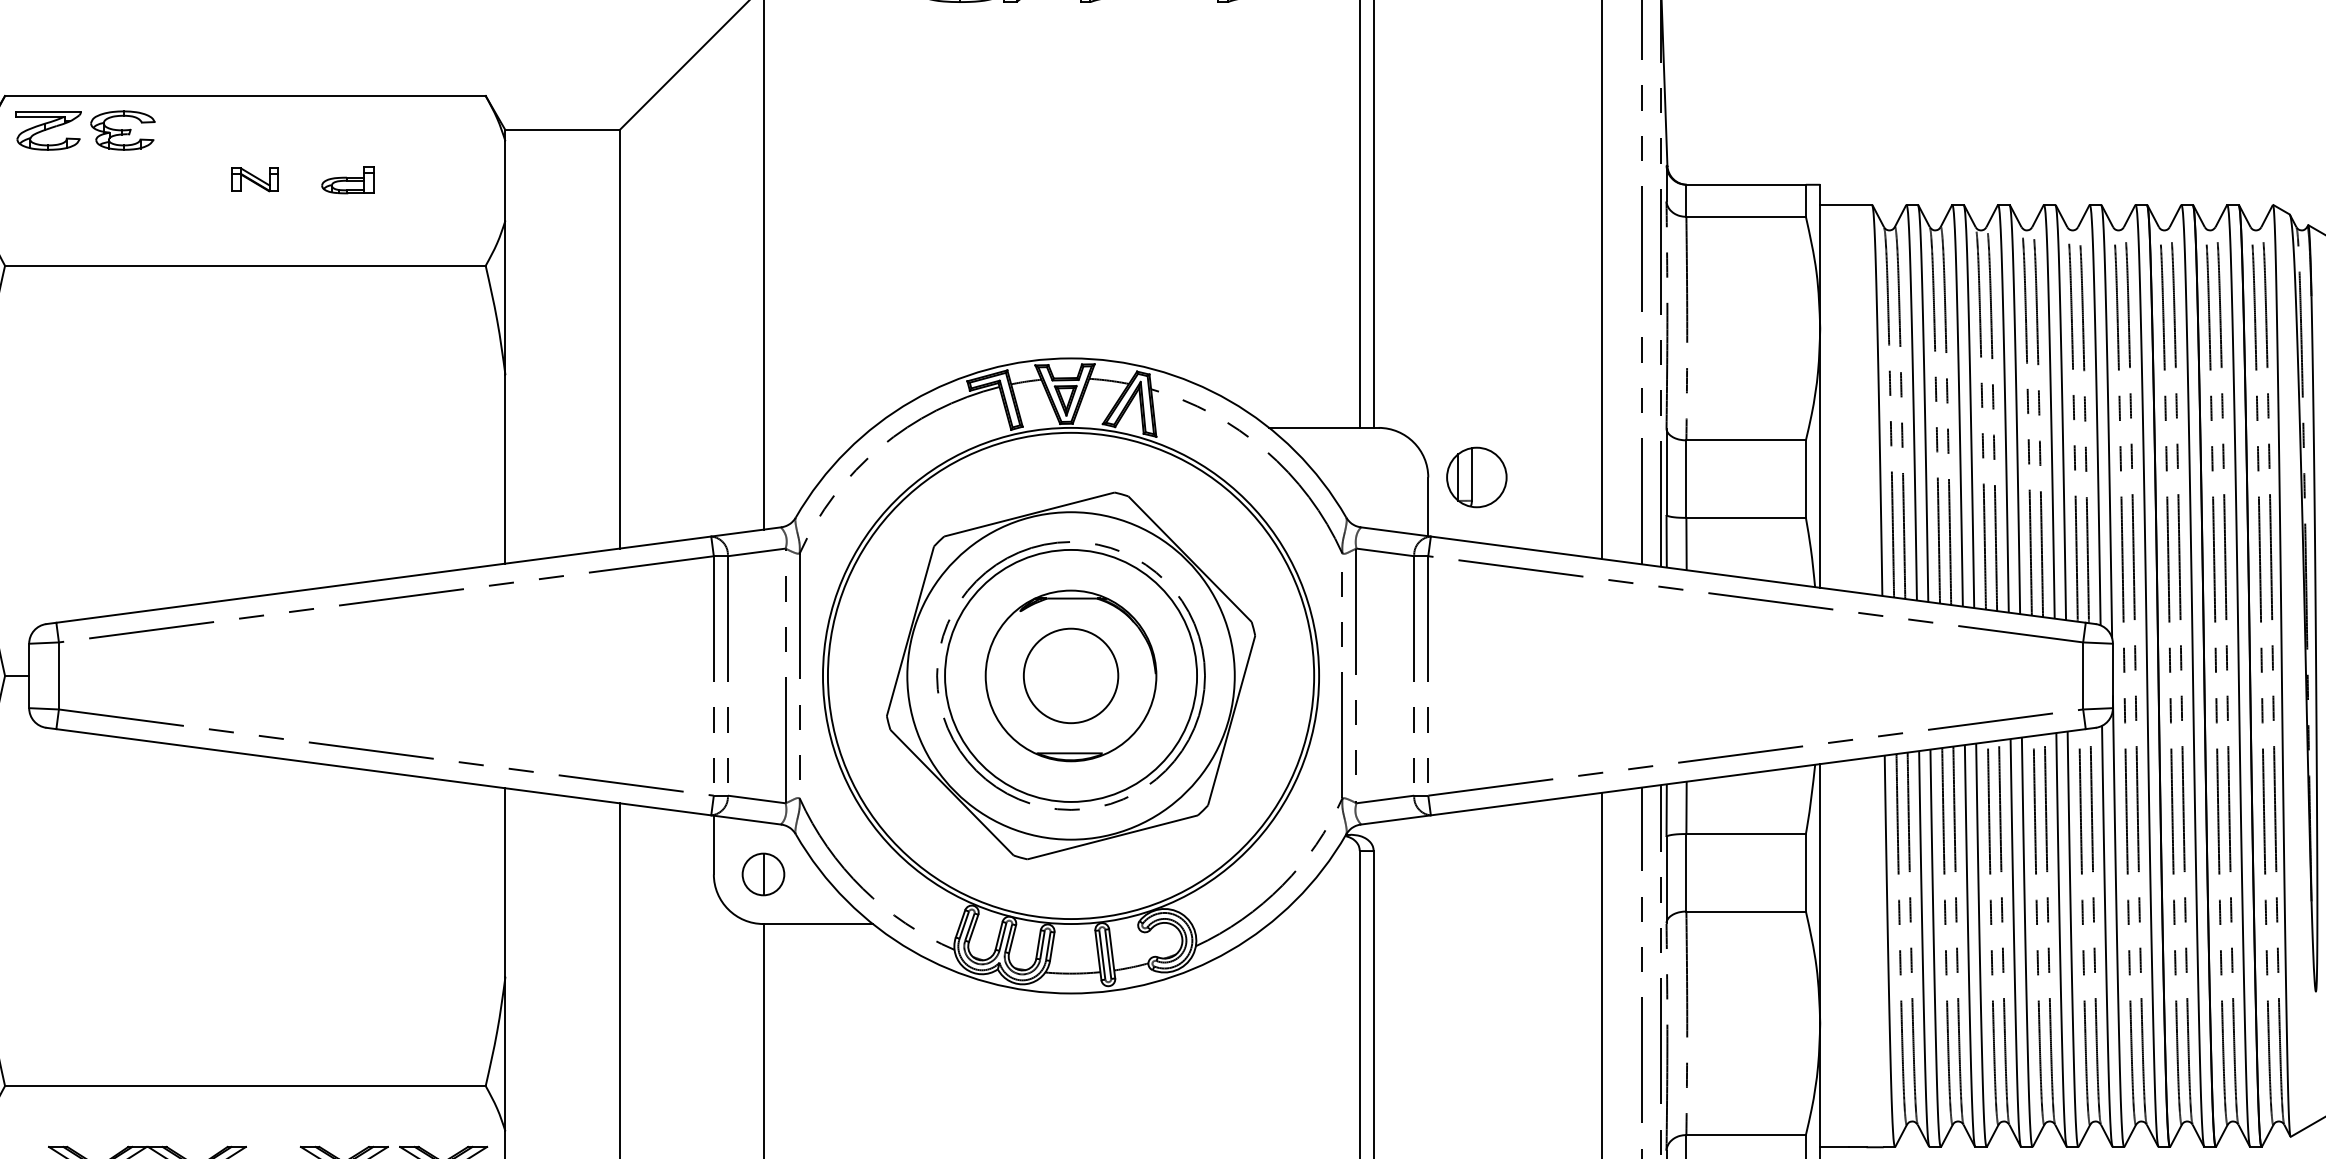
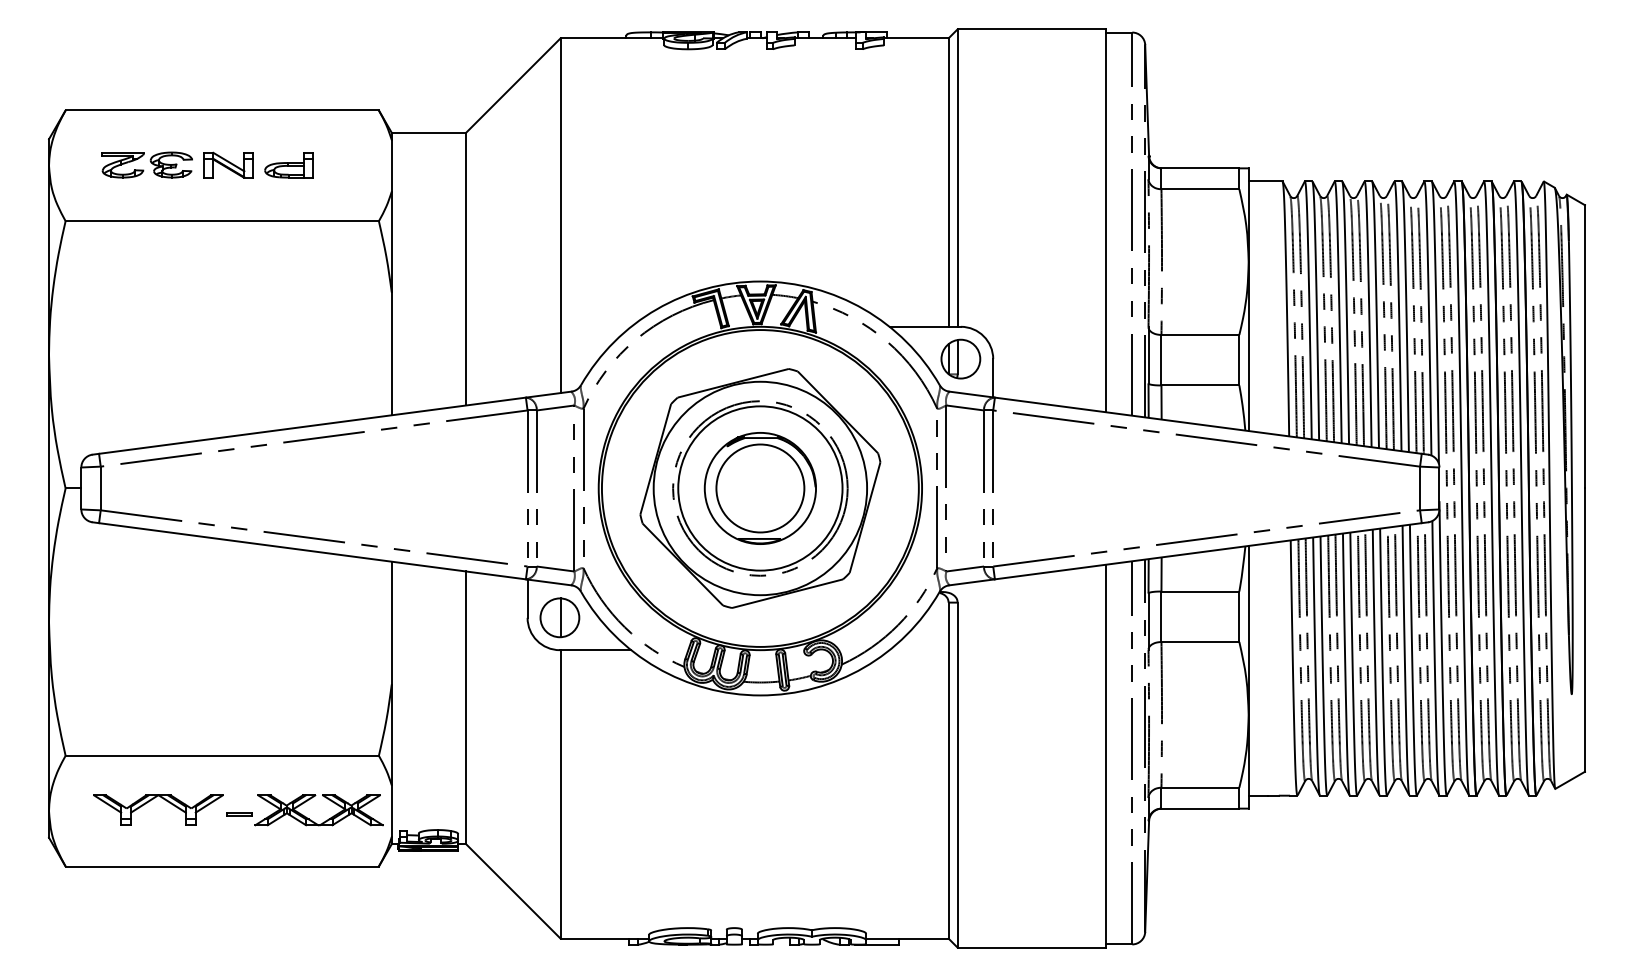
part: (84, 129) -> (146, 164), moved
part: (254, 178) -> (228, 164), size x1.67
part: (347, 180) -> (288, 165), size x1.43
part: (1476, 476) -> (960, 358), moved
circle: (1071, 675) -> (760, 488), size x1.43
part: (762, 873) -> (559, 617), size x1.43

